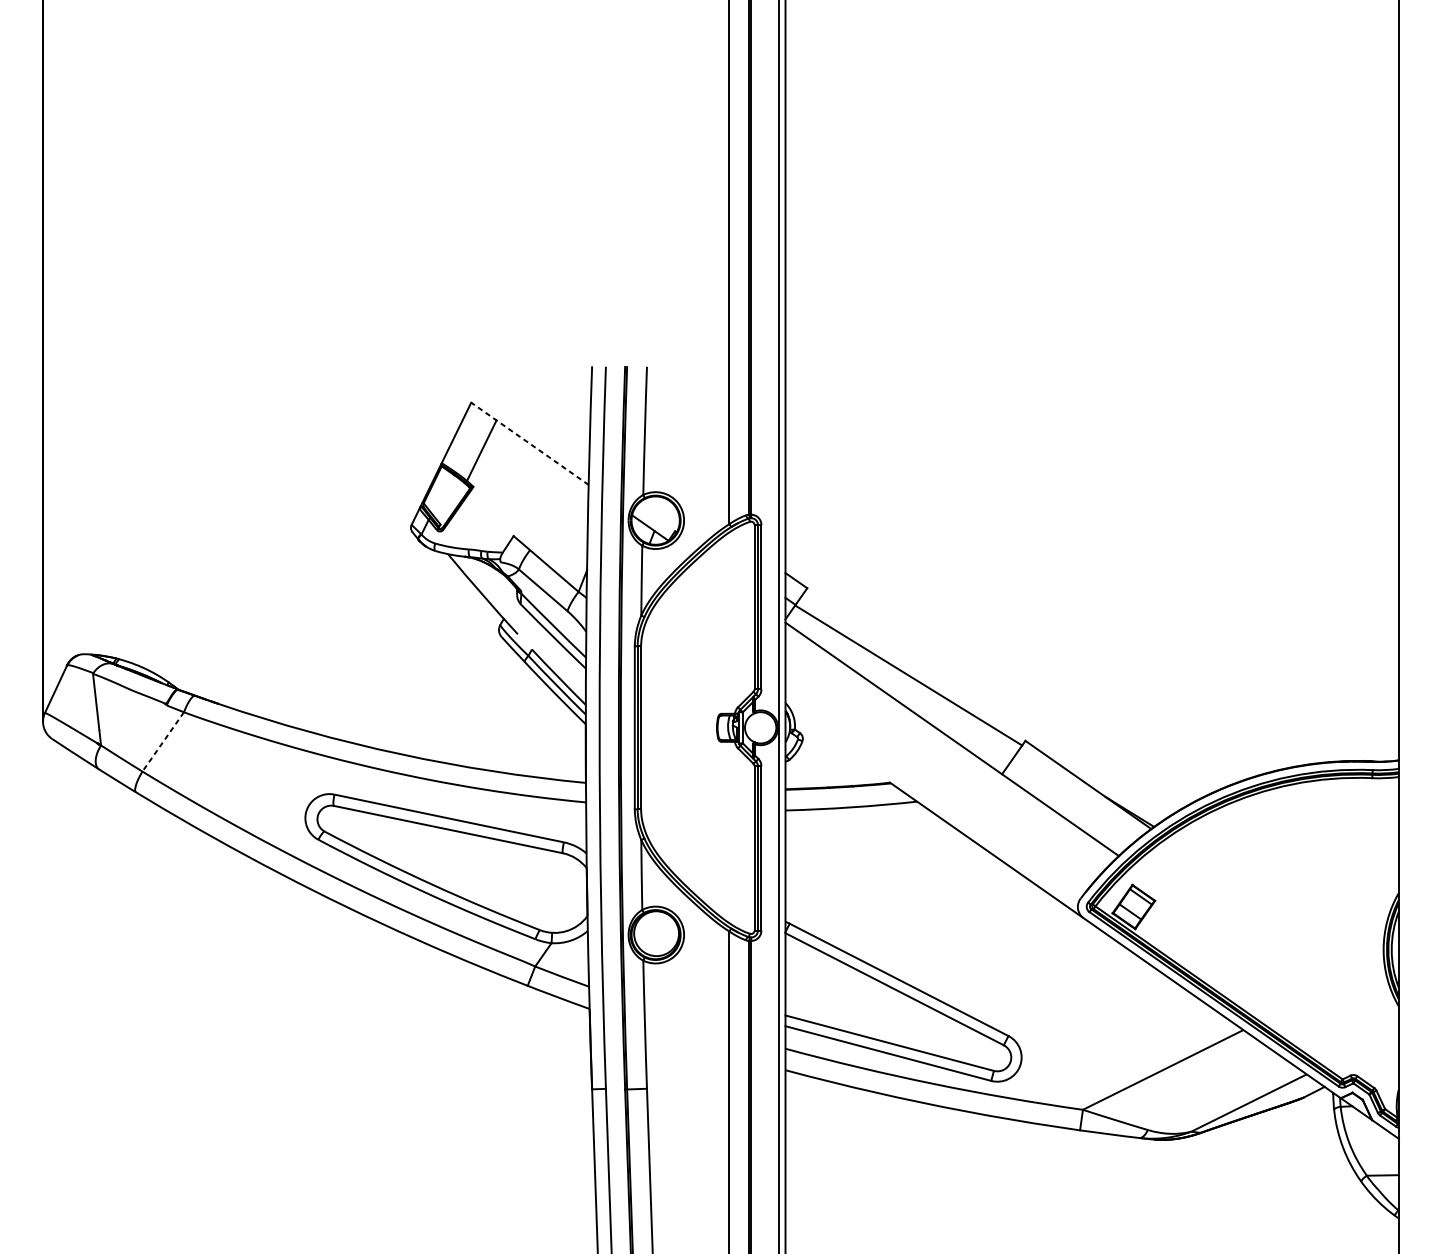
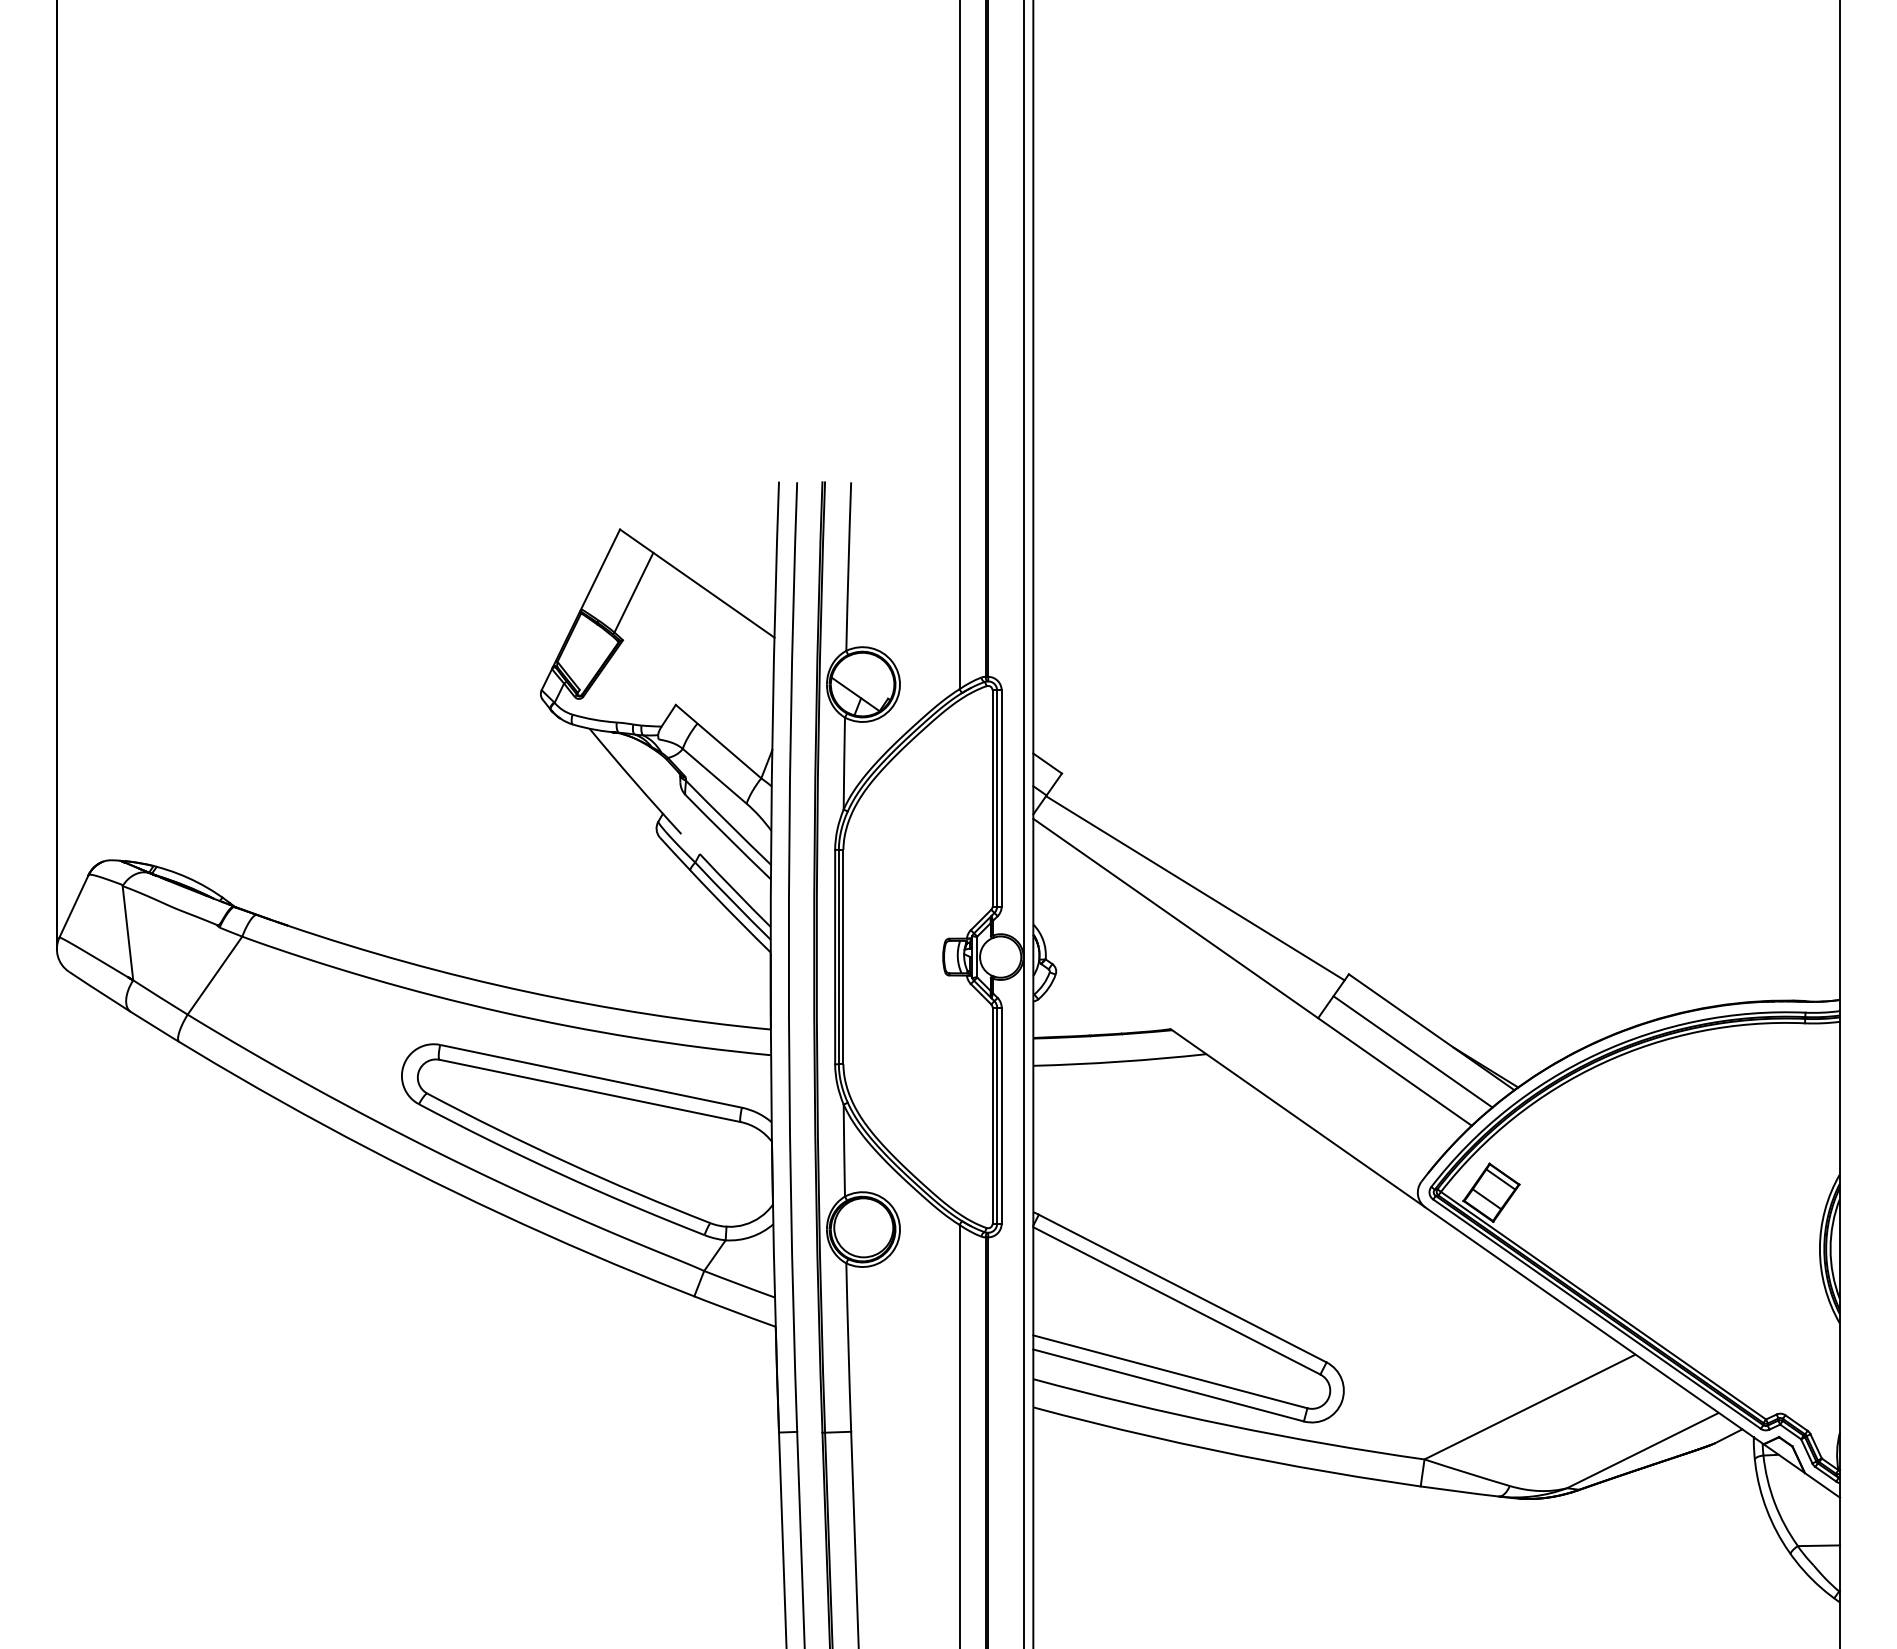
line: (529, 443) -> (696, 583), dashed -> solid
line: (162, 741) -> (214, 975), dashed -> solid
line: (1073, 799) -> (1412, 1051), added

